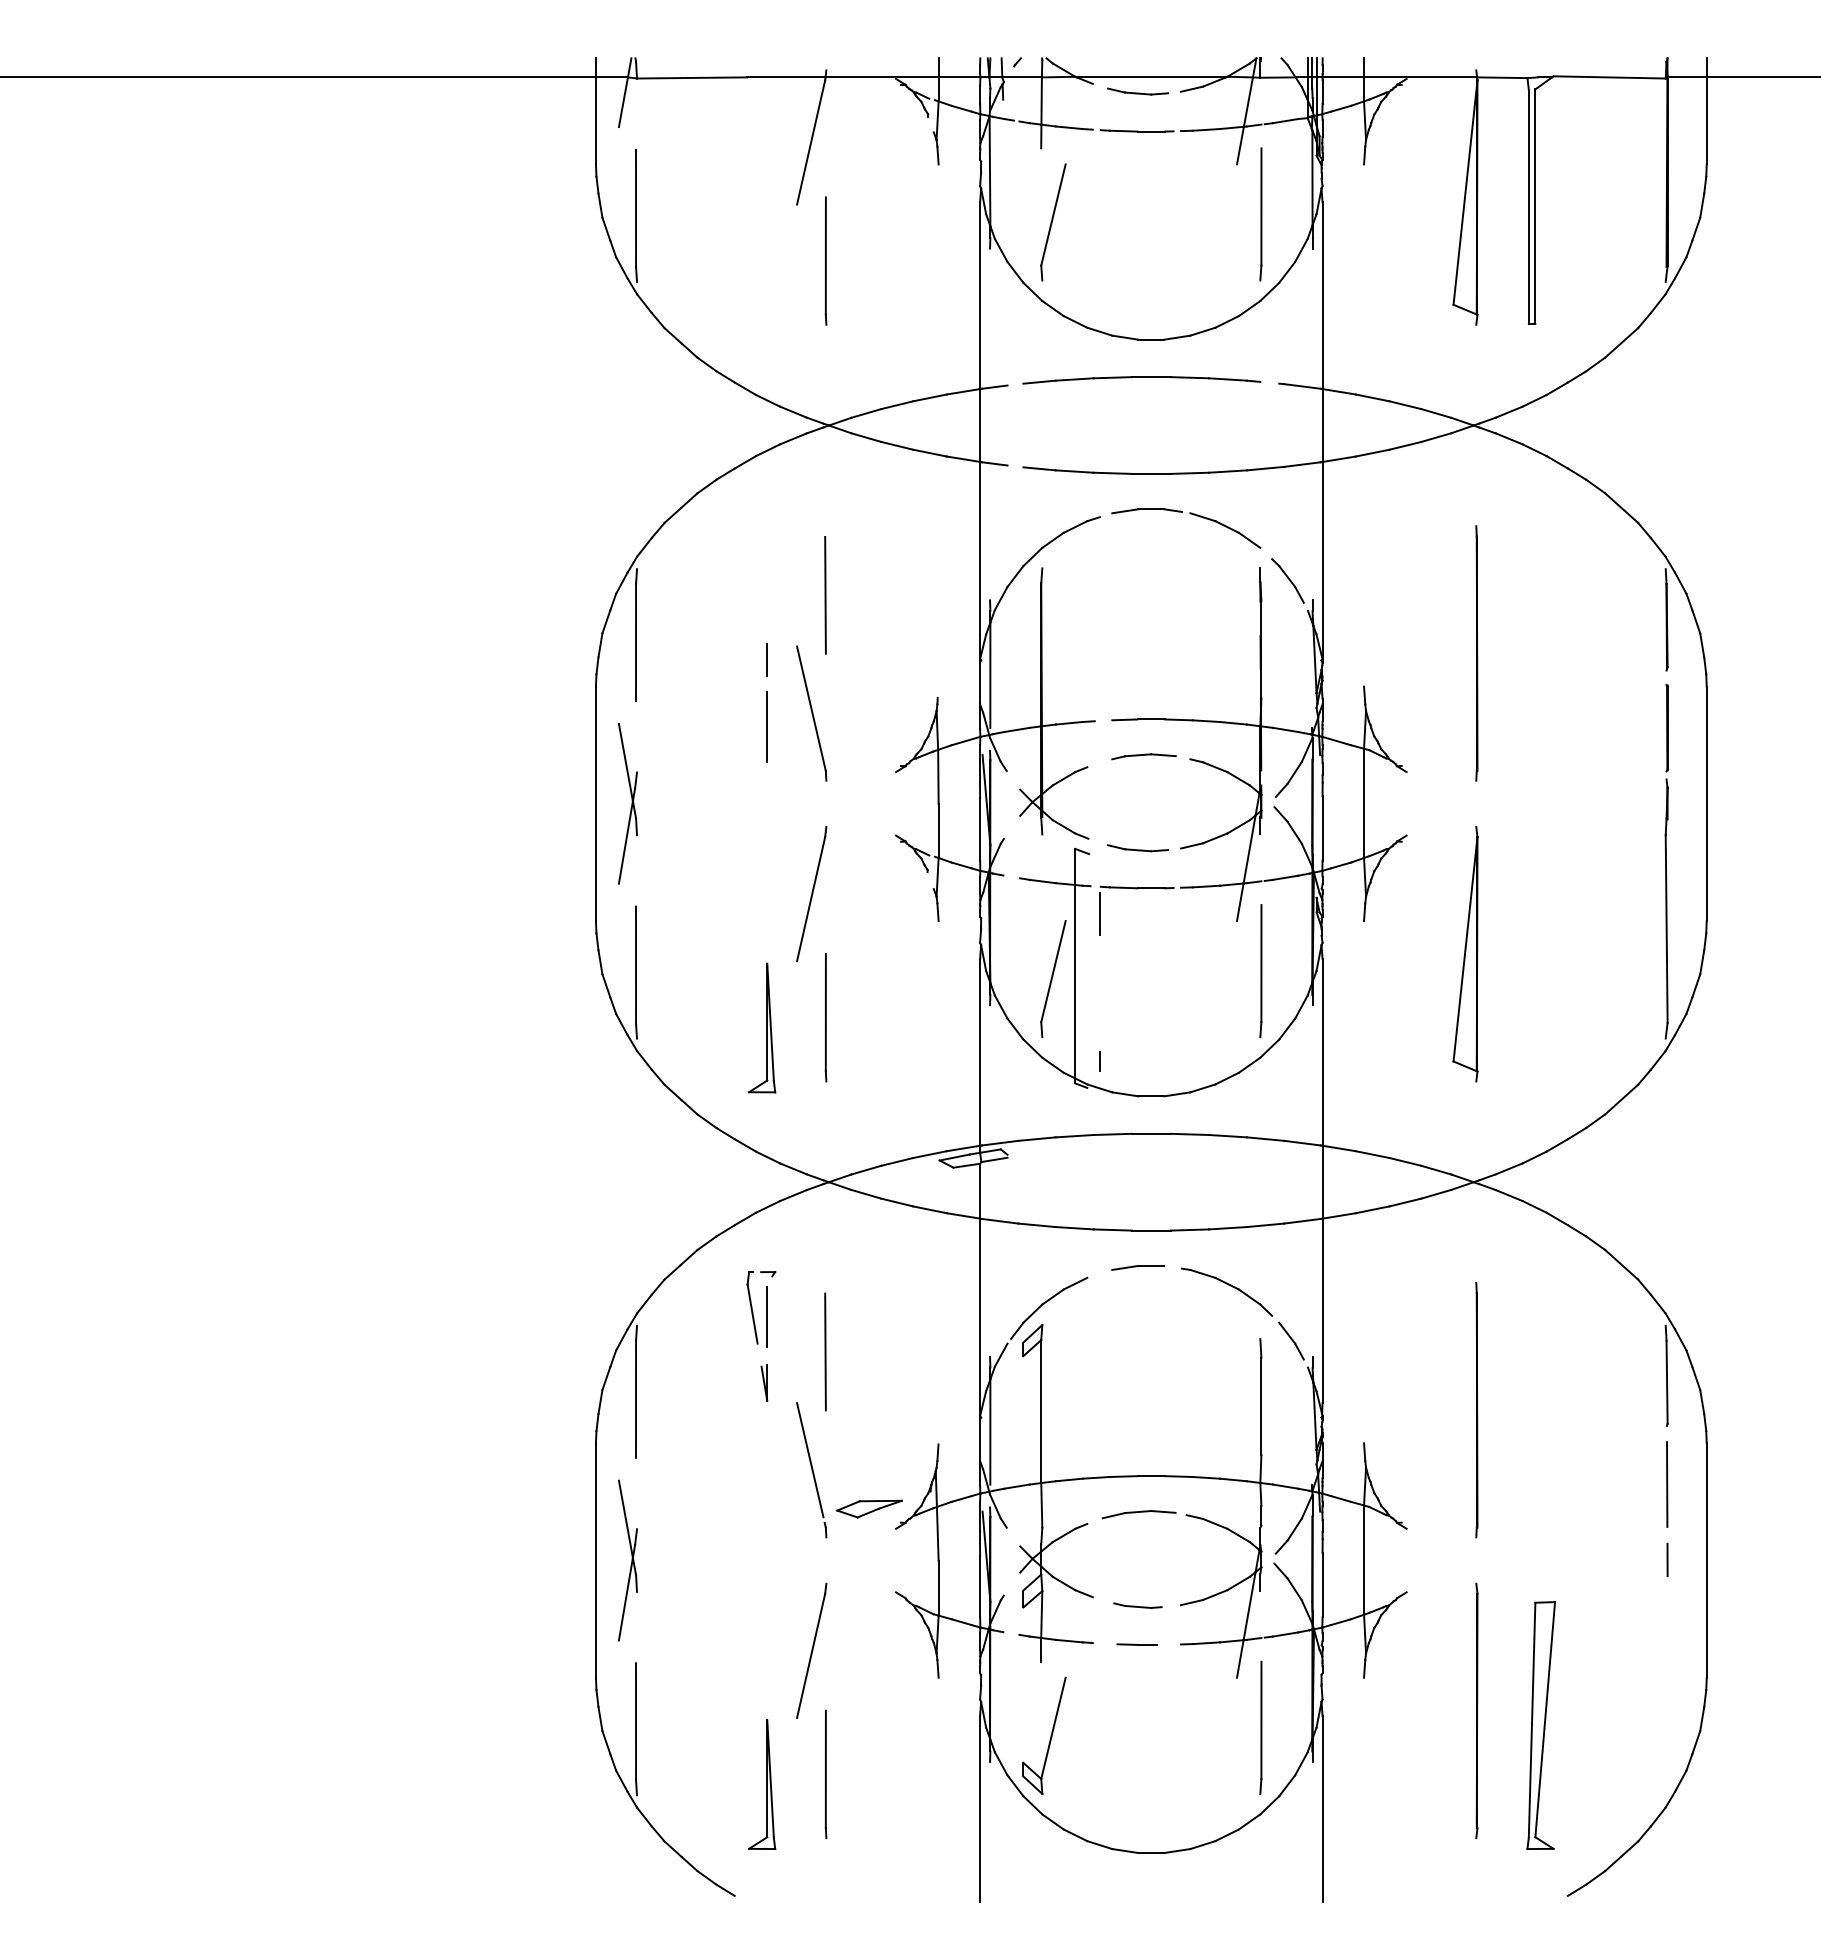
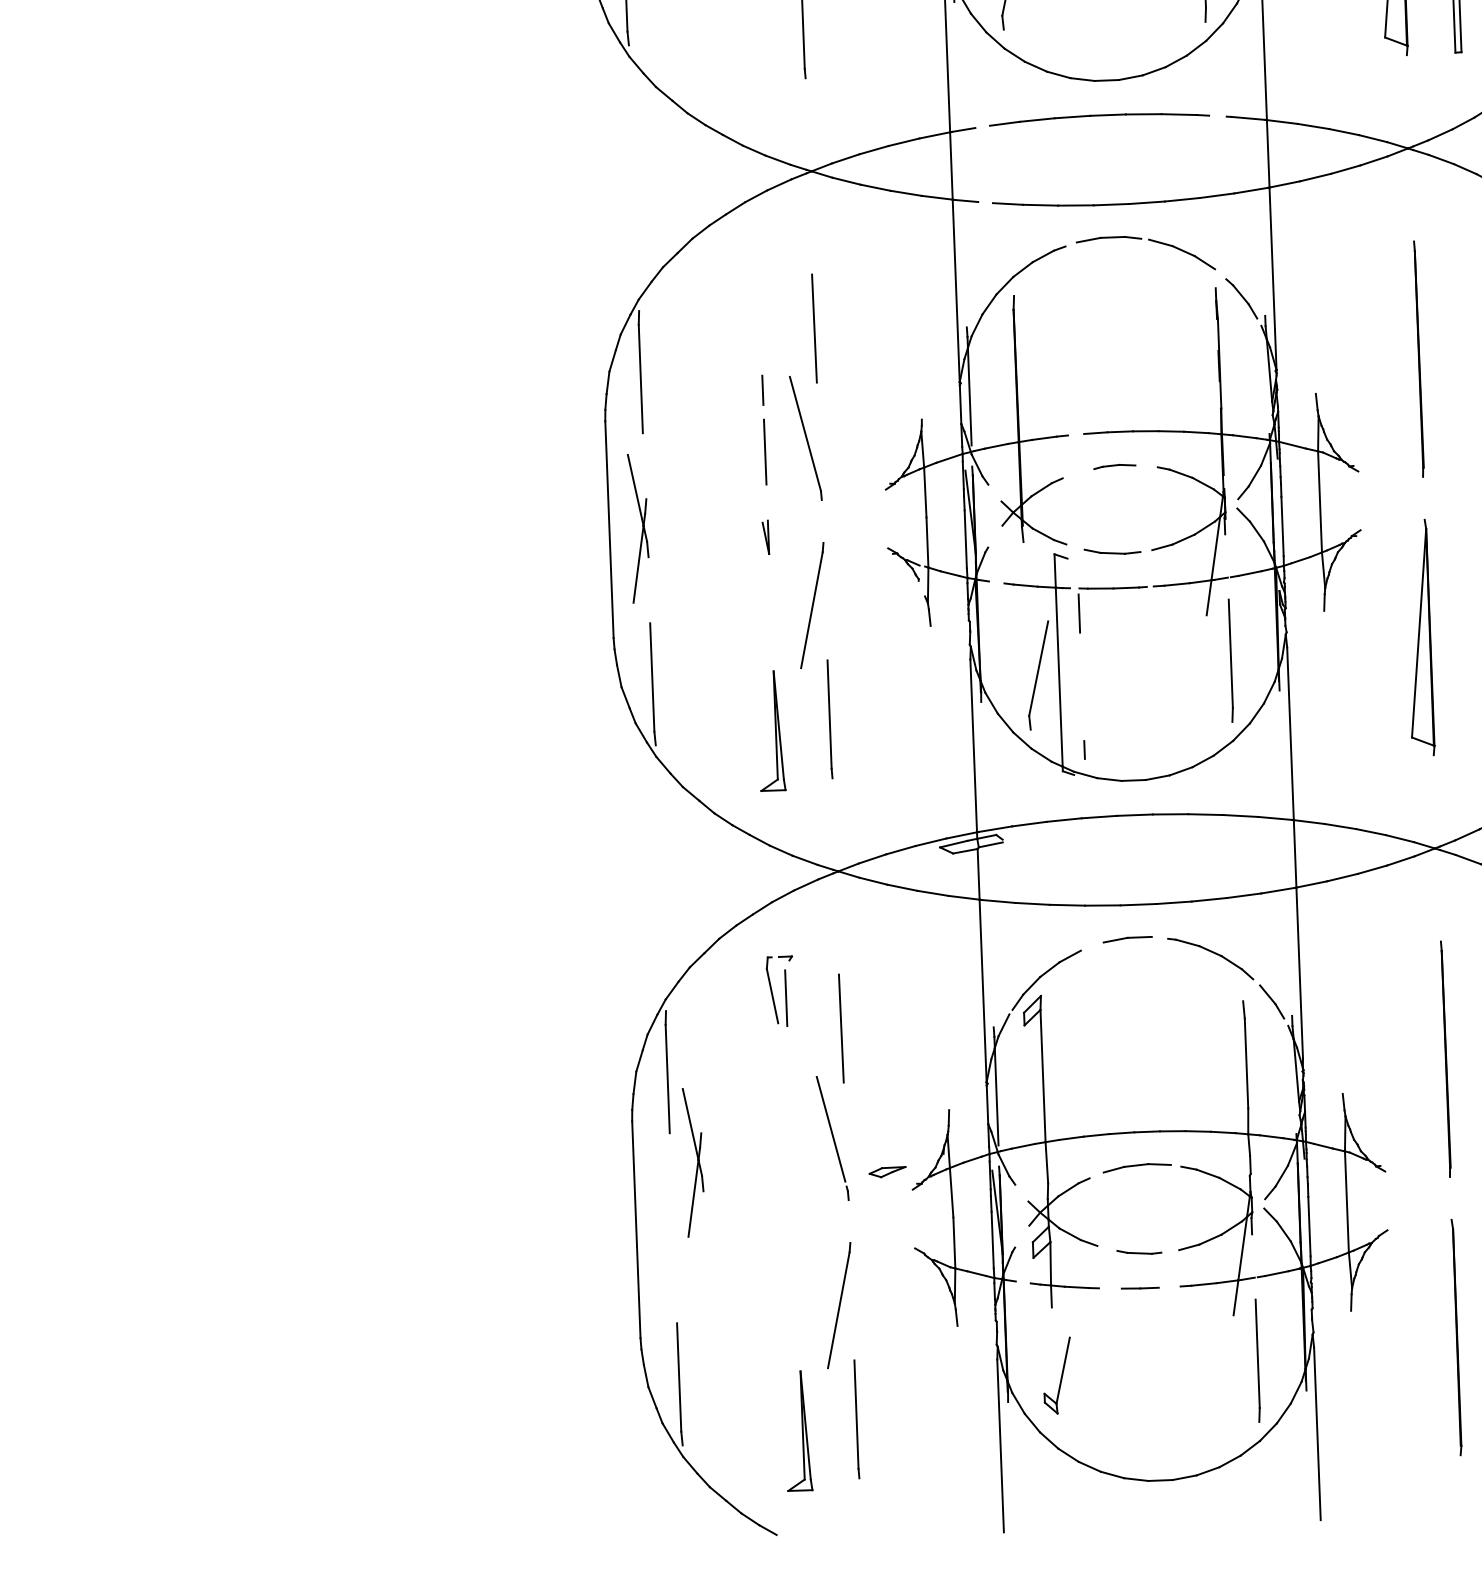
part: (1143, 756) -> (1114, 466), size x0.7
part: (764, 1382) -> (765, 537), moved
part: (869, 1508) -> (887, 1171), size x0.6
part: (627, 1560) -> (693, 1162), moved
part: (1044, 1735) -> (1057, 1375), size x0.7

